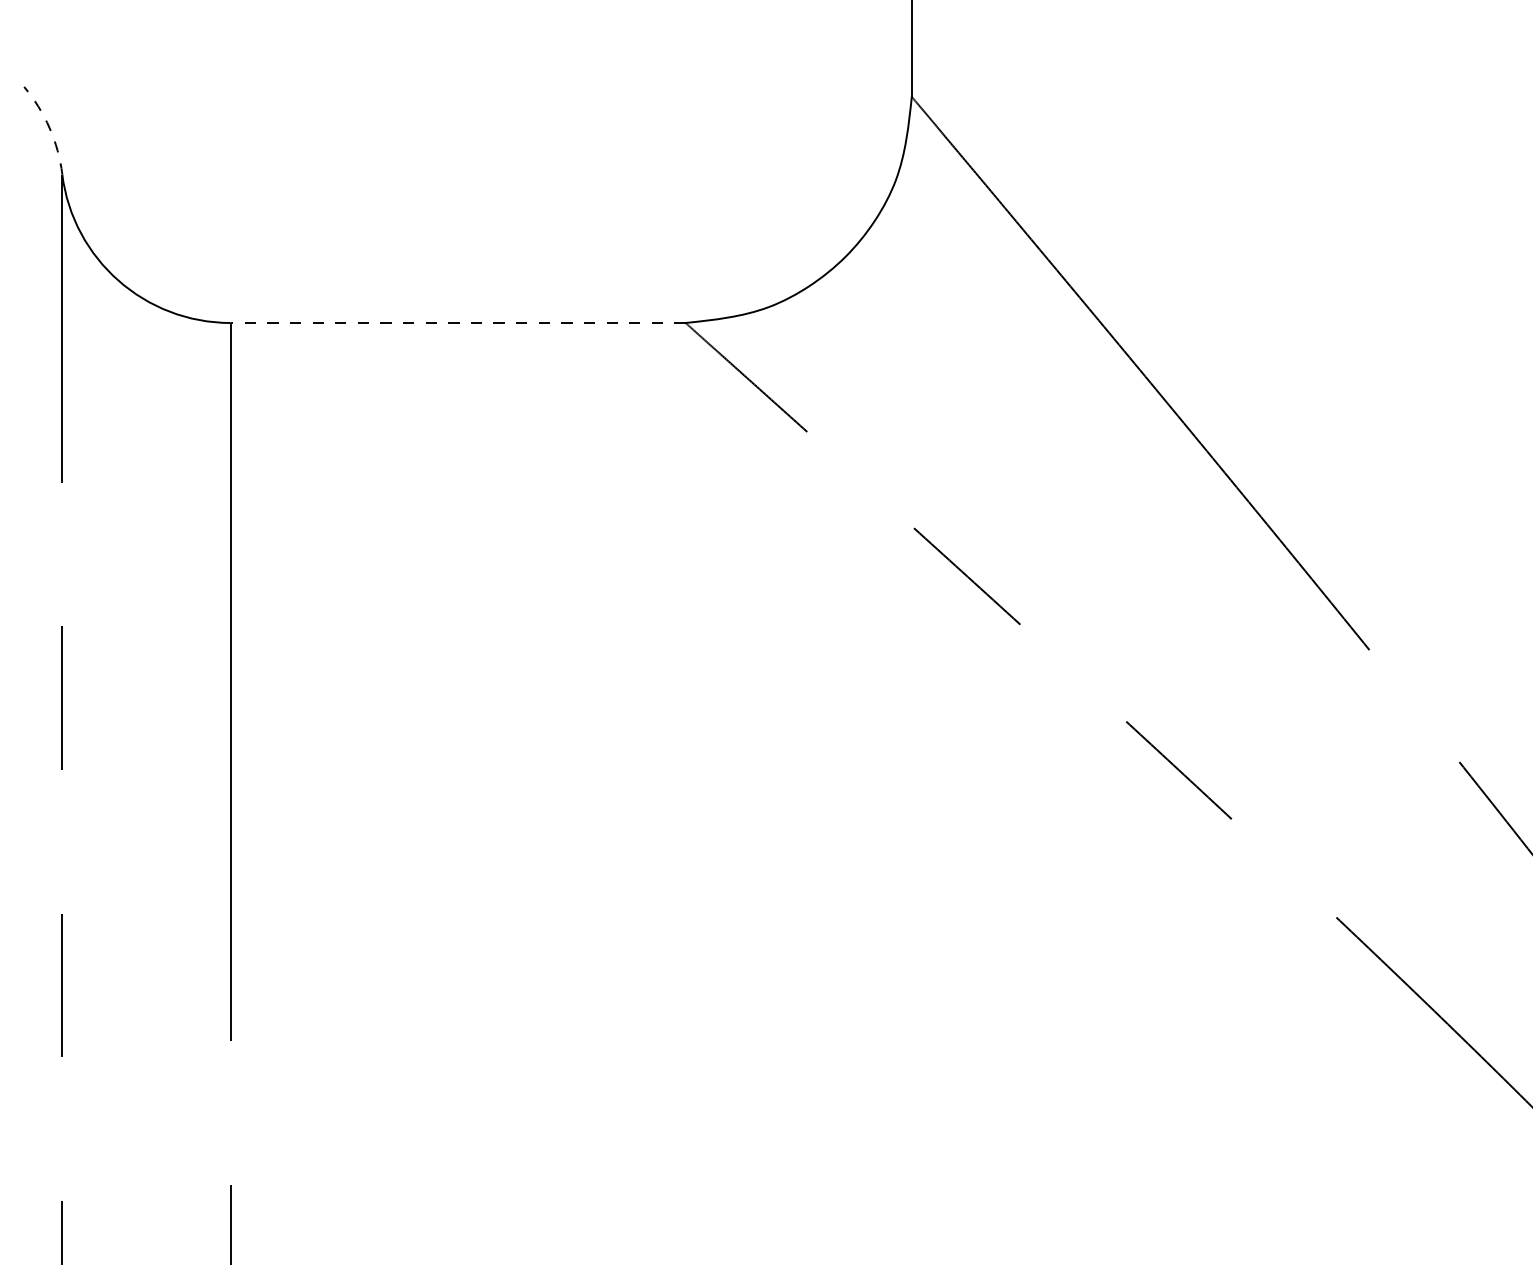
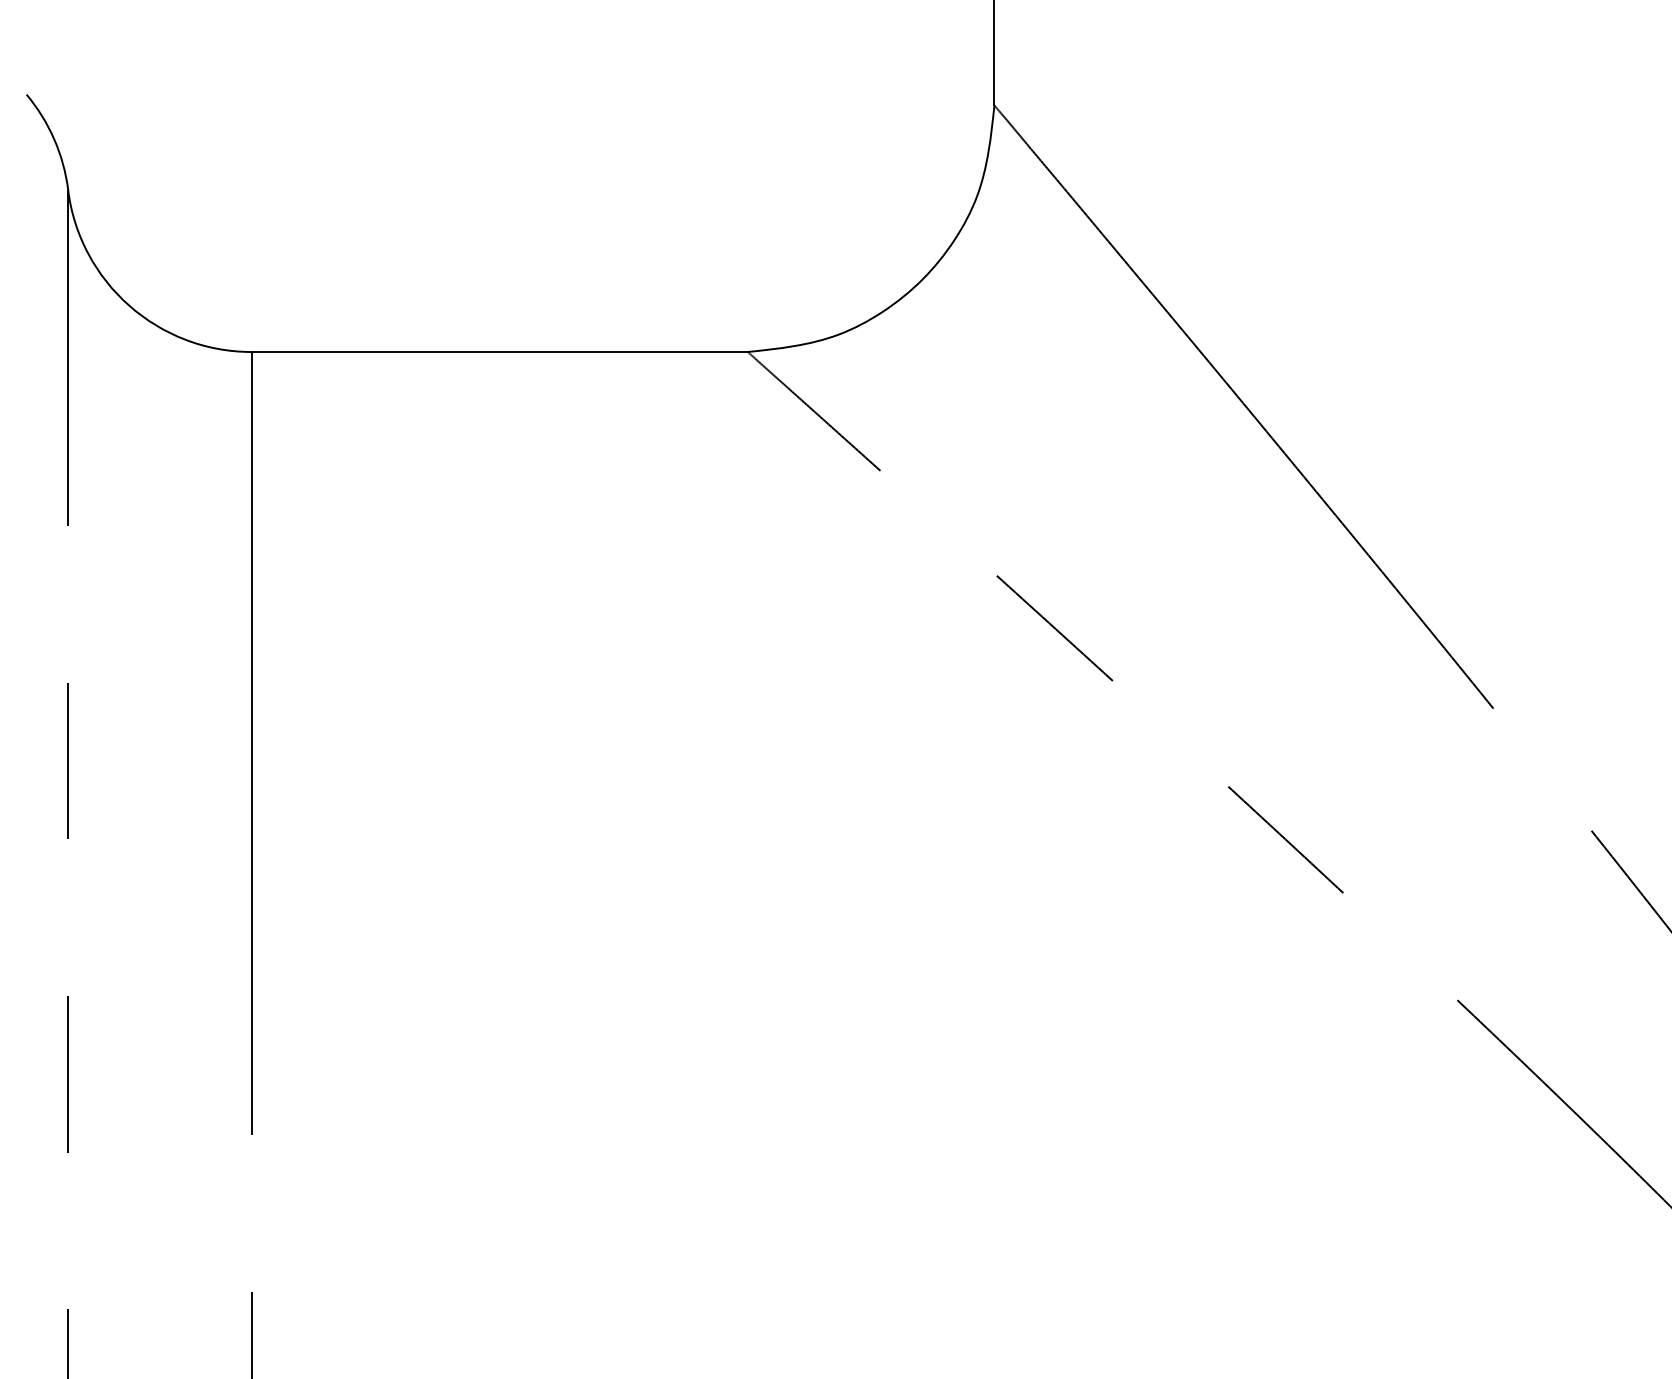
arc: (49, 128) -> (54, 139), dashed -> solid
line: (457, 323) -> (499, 352), dashed -> solid

